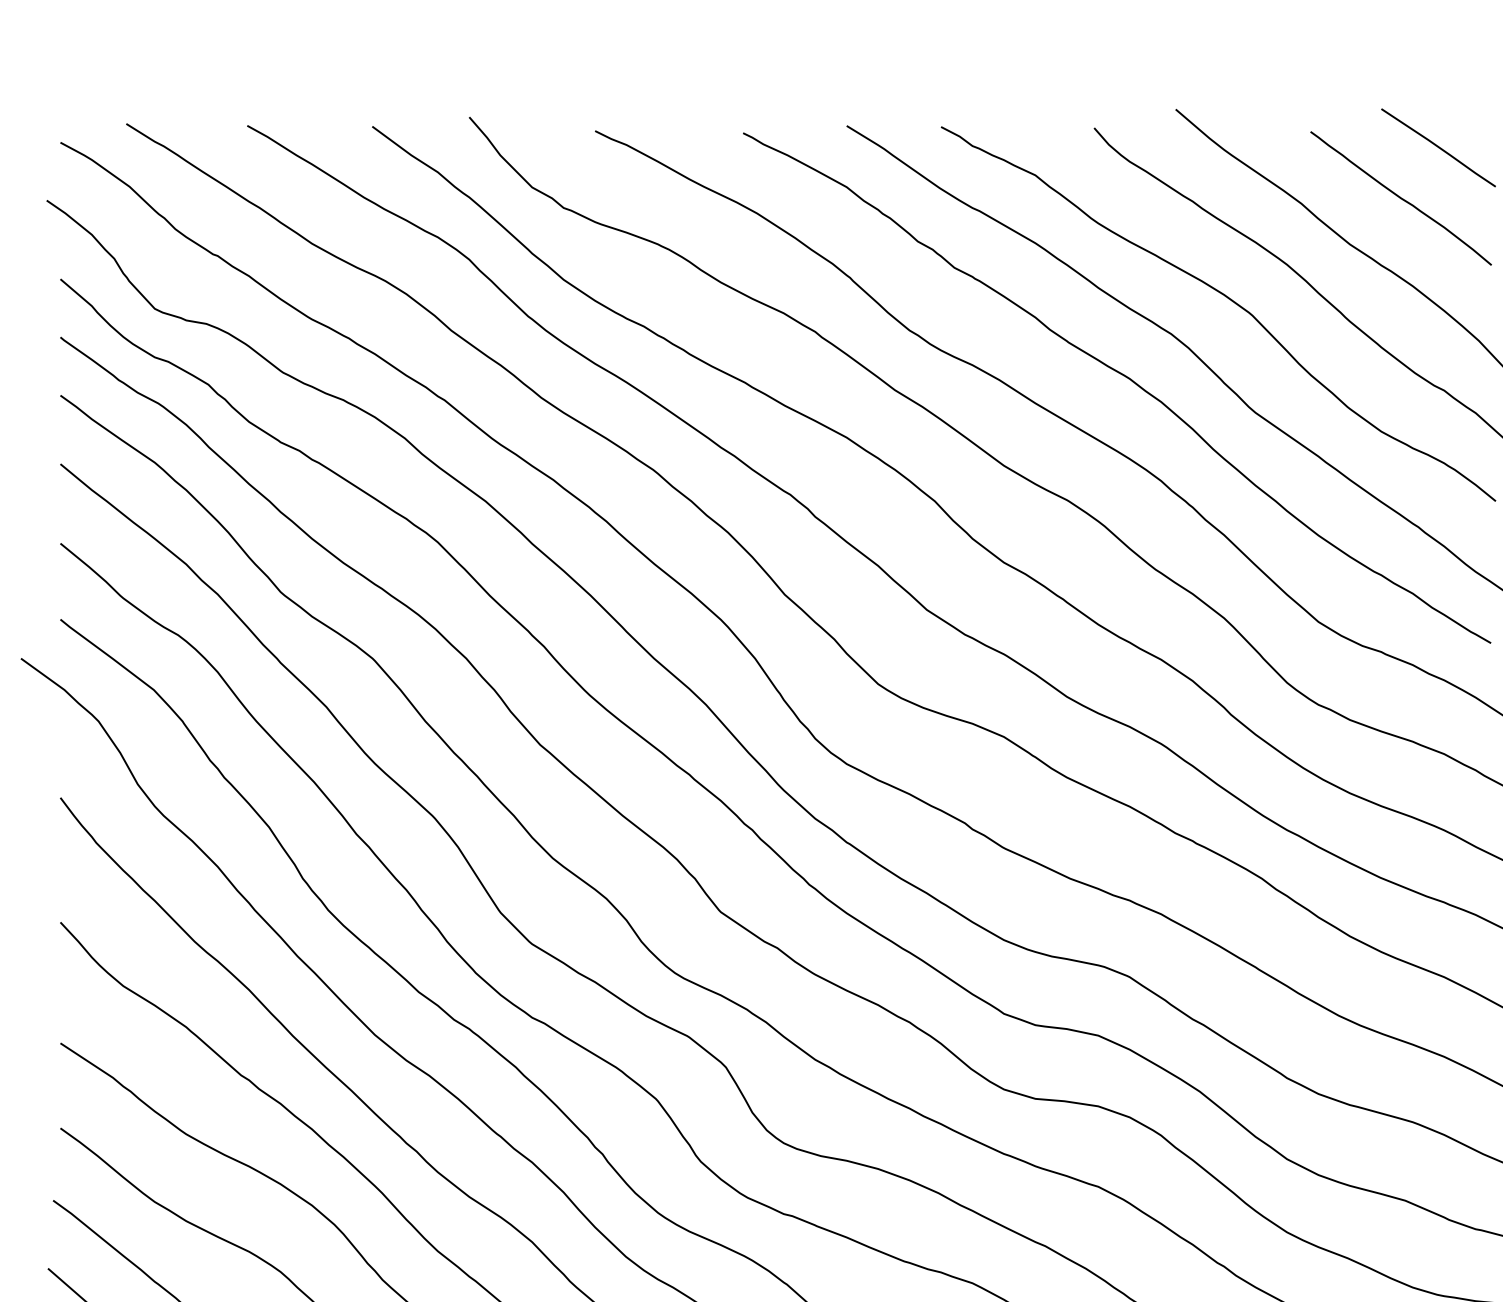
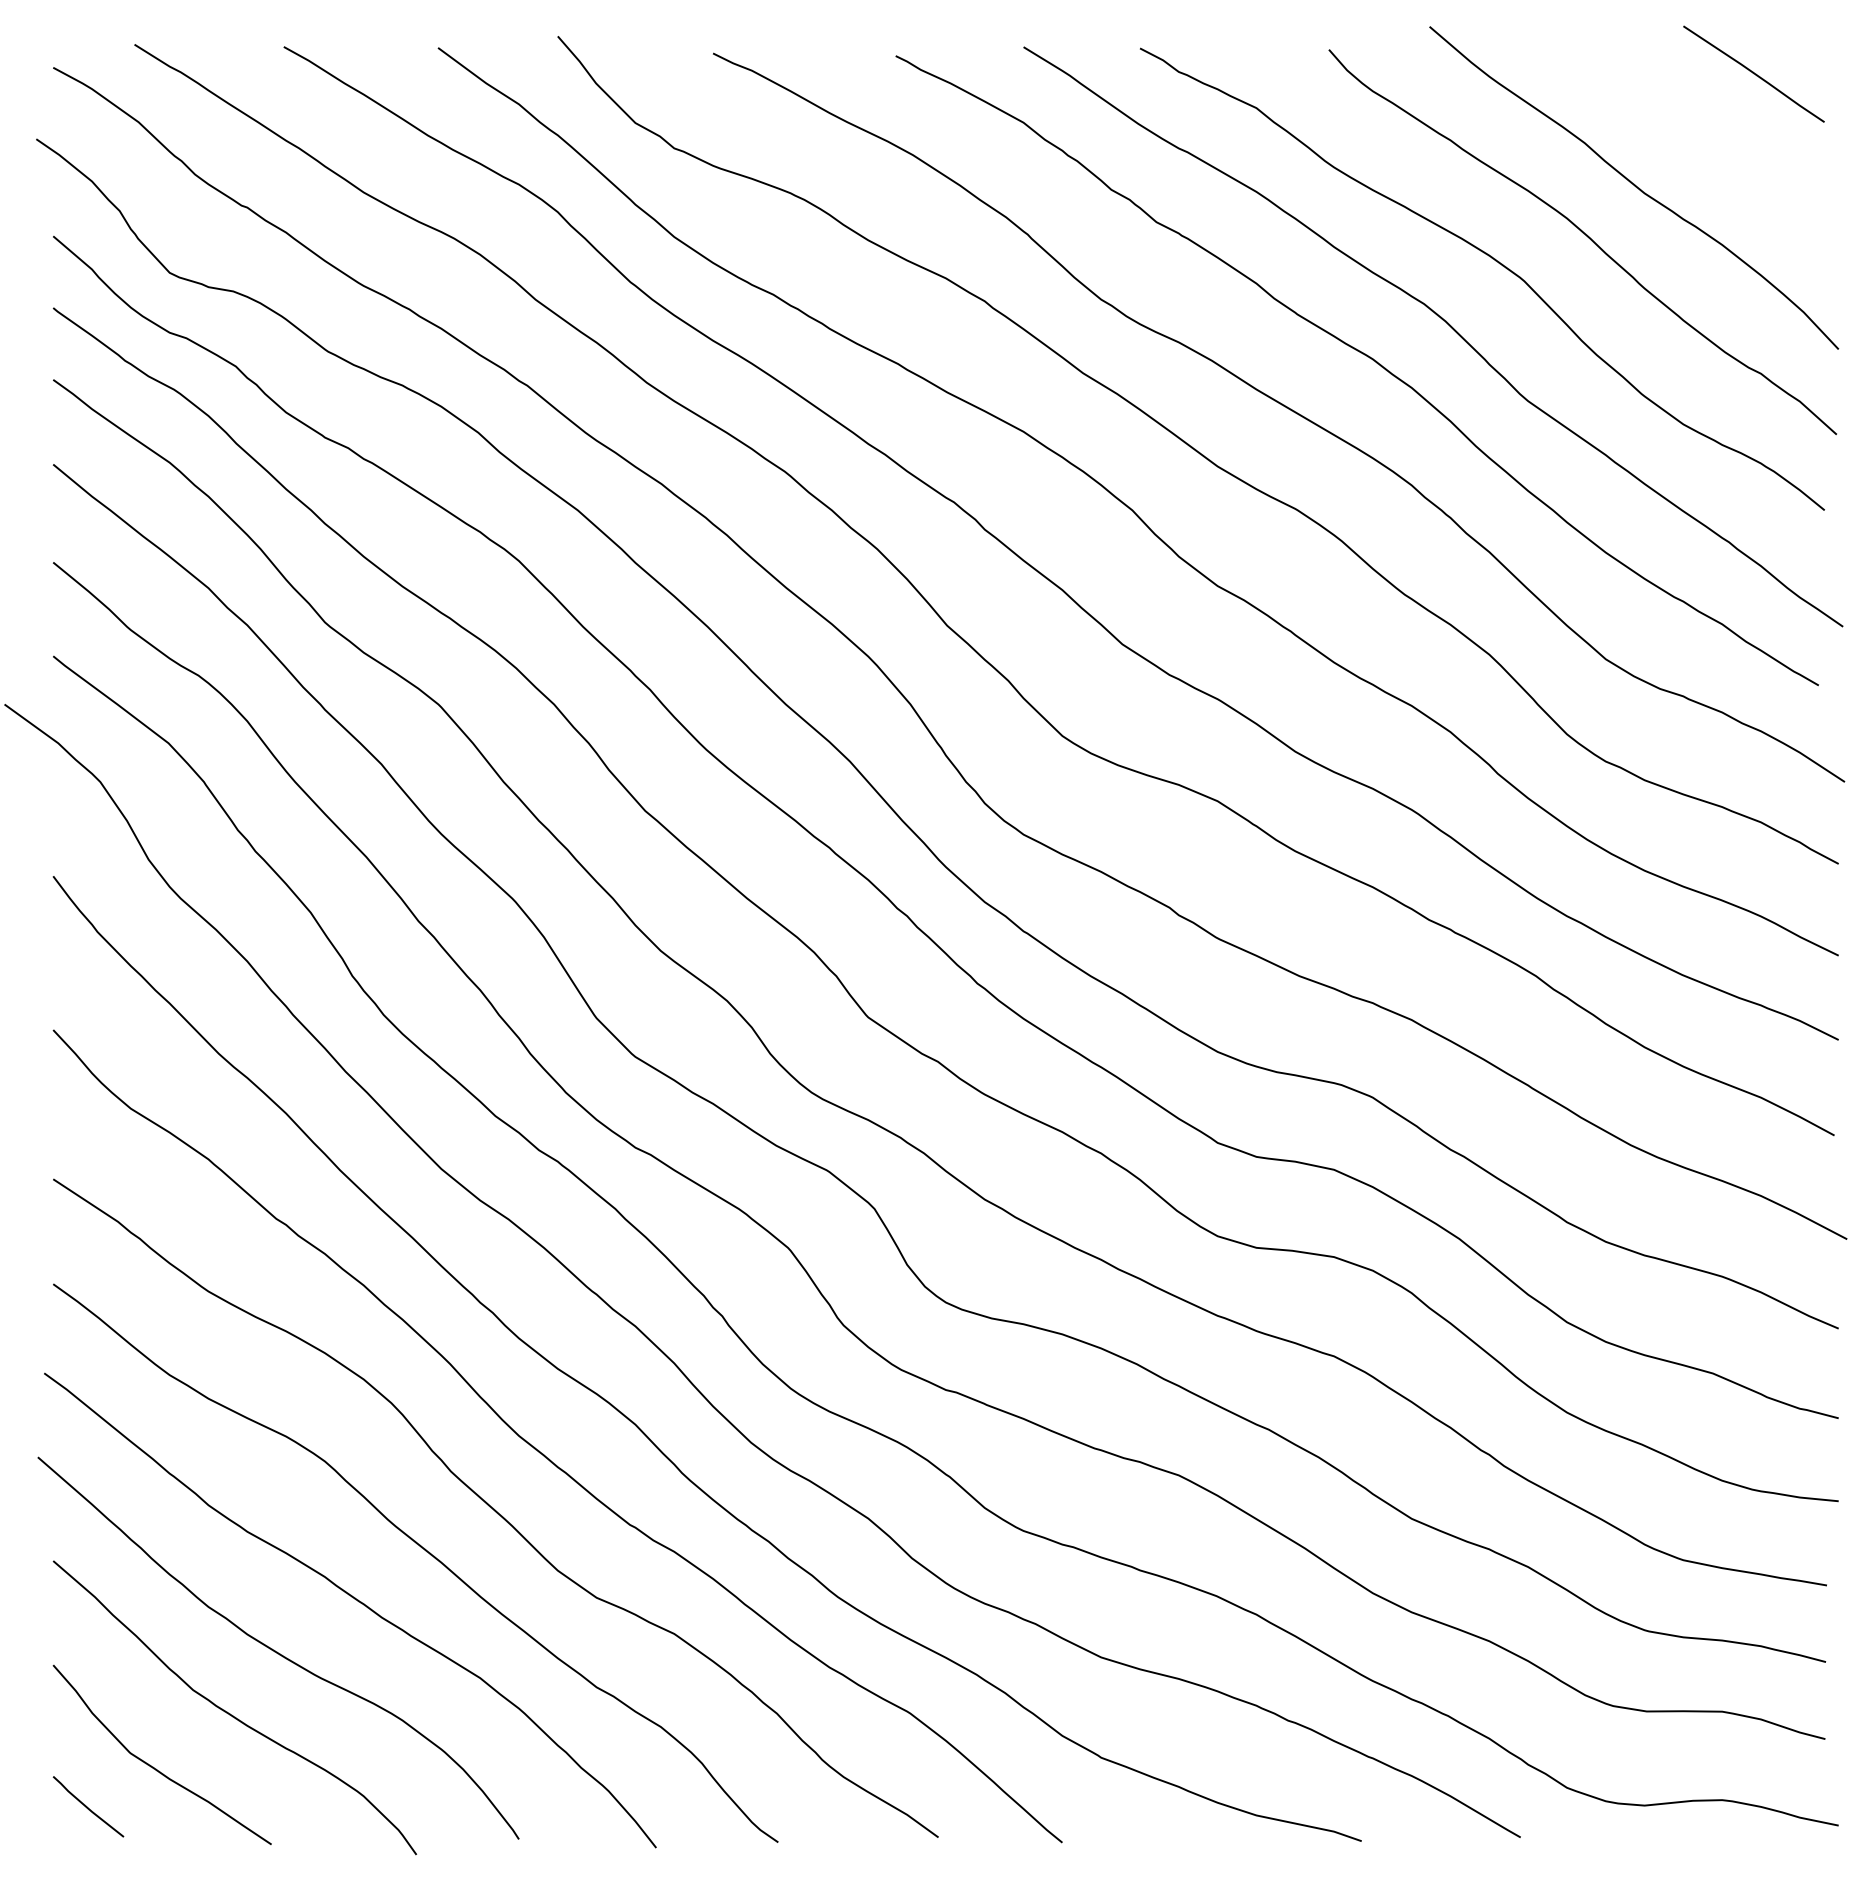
curve: (1400, 198) -> (1707, 136), removed

